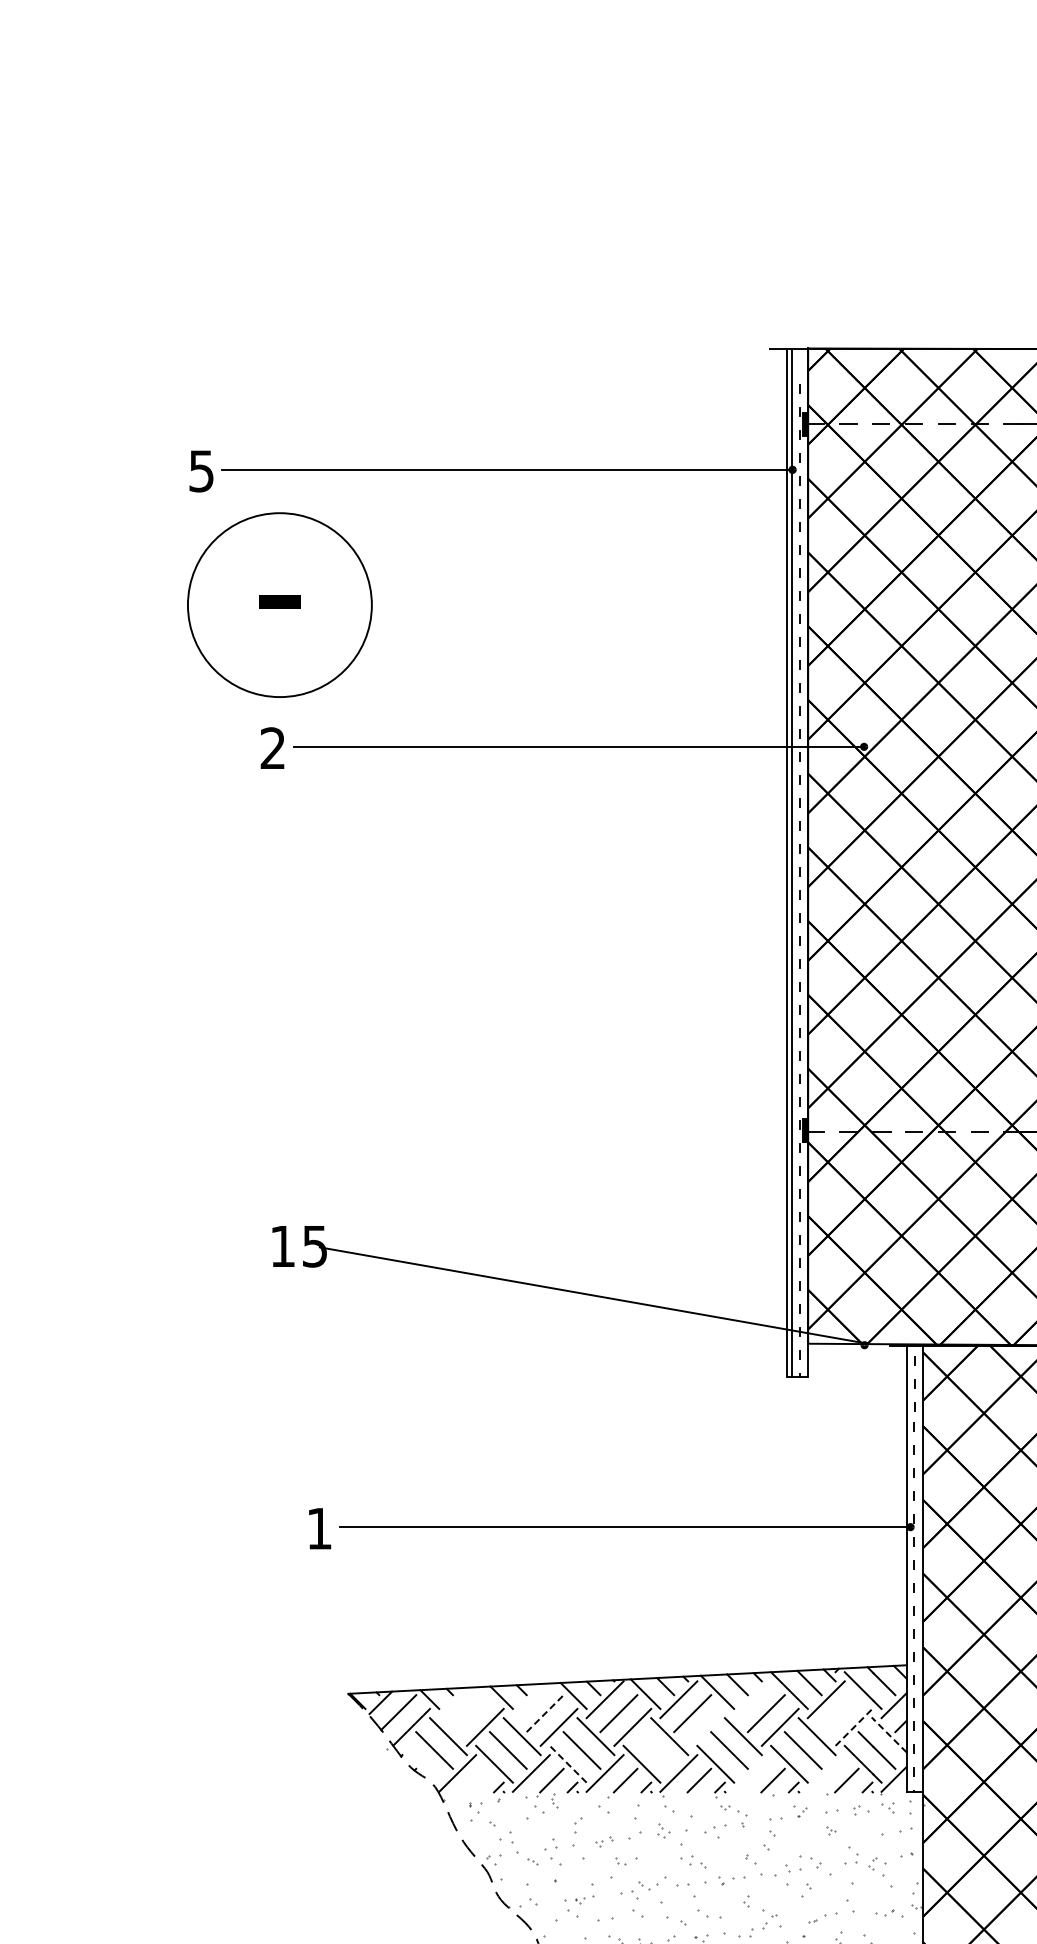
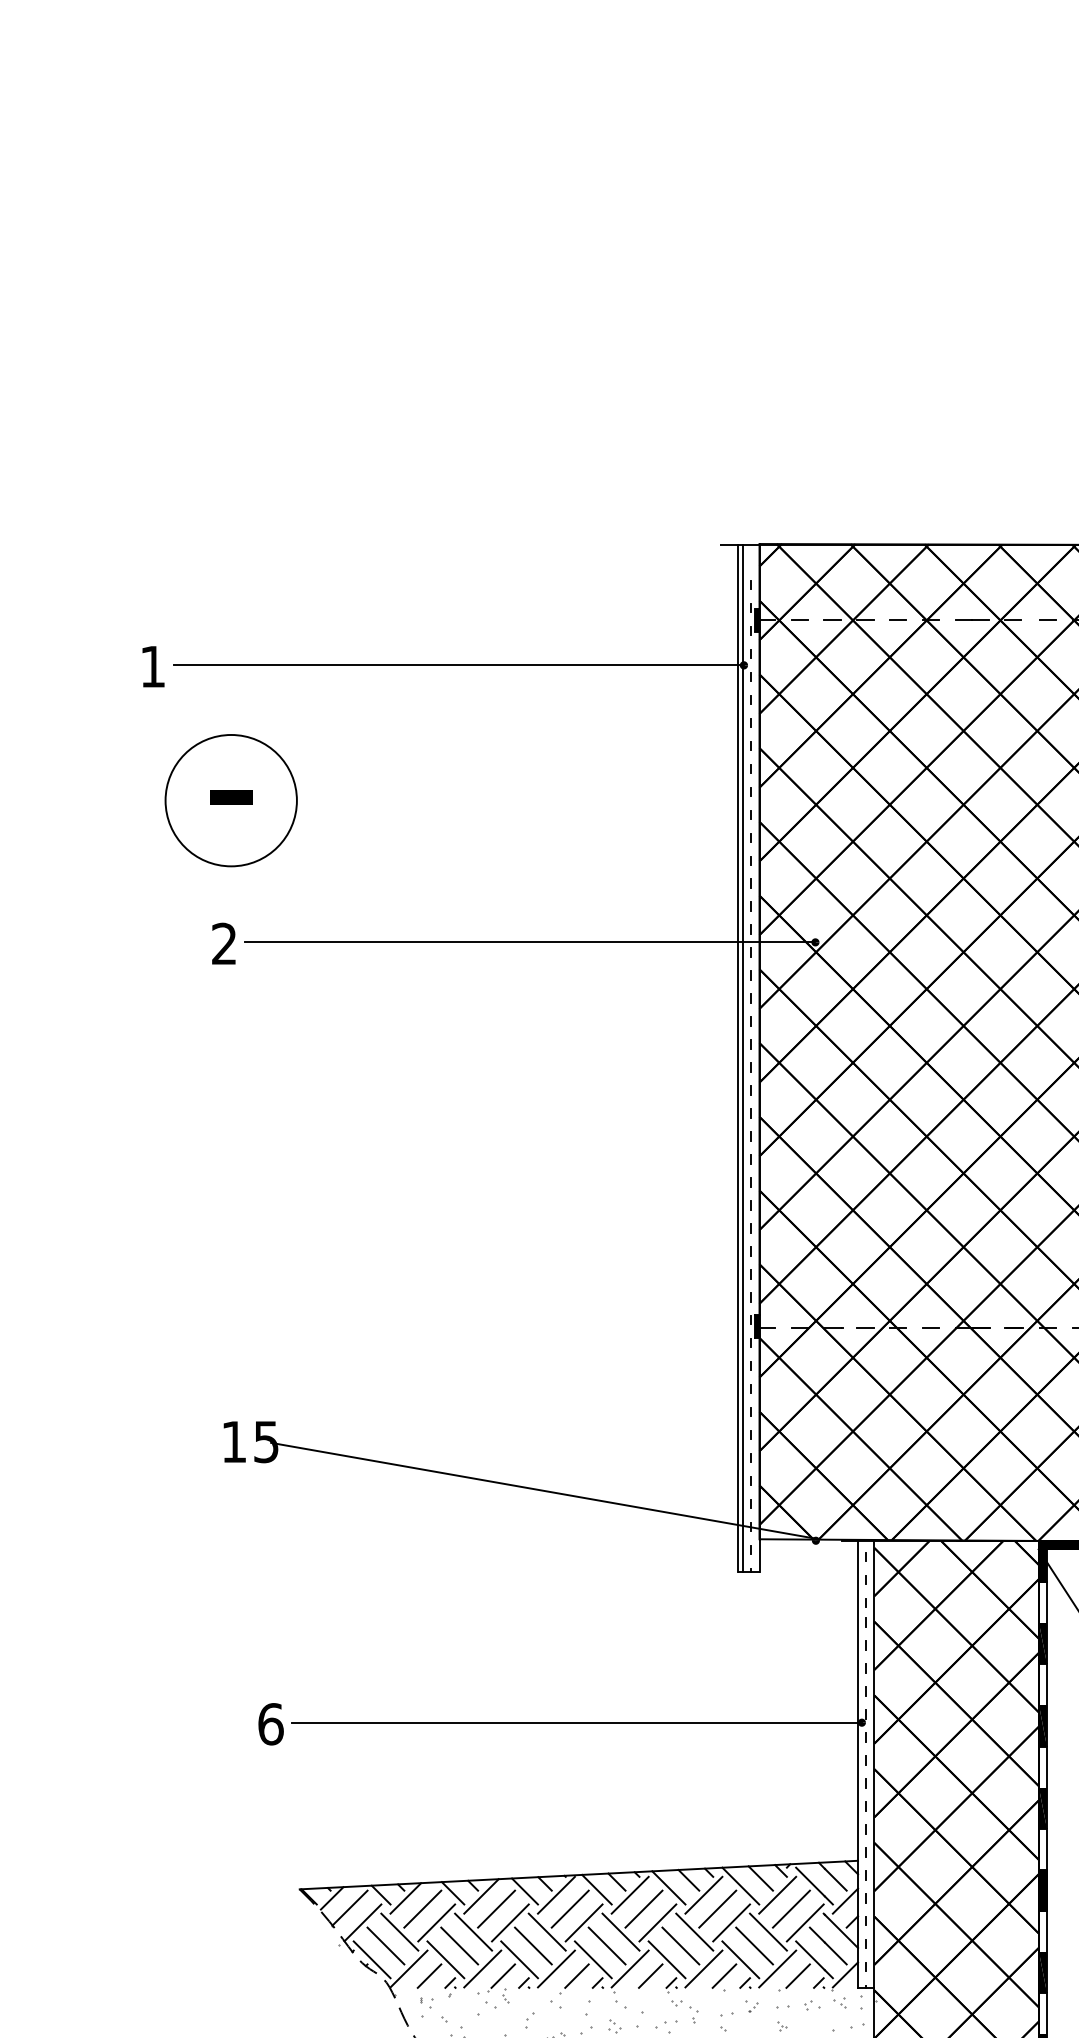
text: (201, 471) -> (152, 667), 5 -> 1
circle: (279, 604) -> (230, 800), size x0.71
text: (319, 1528) -> (270, 1724), 1 -> 6
line: (752, 1698) -> (703, 1894), added
line: (530, 1700) -> (481, 1896), added
line: (454, 1702) -> (405, 1898), added
line: (471, 1712) -> (422, 1908), added
line: (545, 1712) -> (496, 1908), dashed -> solid
line: (839, 1712) -> (790, 1908), added
line: (706, 1726) -> (657, 1922), added
line: (854, 1726) -> (805, 1922), dashed -> solid
line: (890, 1735) -> (841, 1931), dashed -> solid
line: (655, 1749) -> (606, 1945), added
line: (420, 1763) -> (371, 1959), added
line: (568, 1763) -> (519, 1959), dashed -> solid
line: (752, 1772) -> (703, 1968), added
line: (826, 1772) -> (777, 1968), added
line: (478, 1779) -> (429, 1975), added

